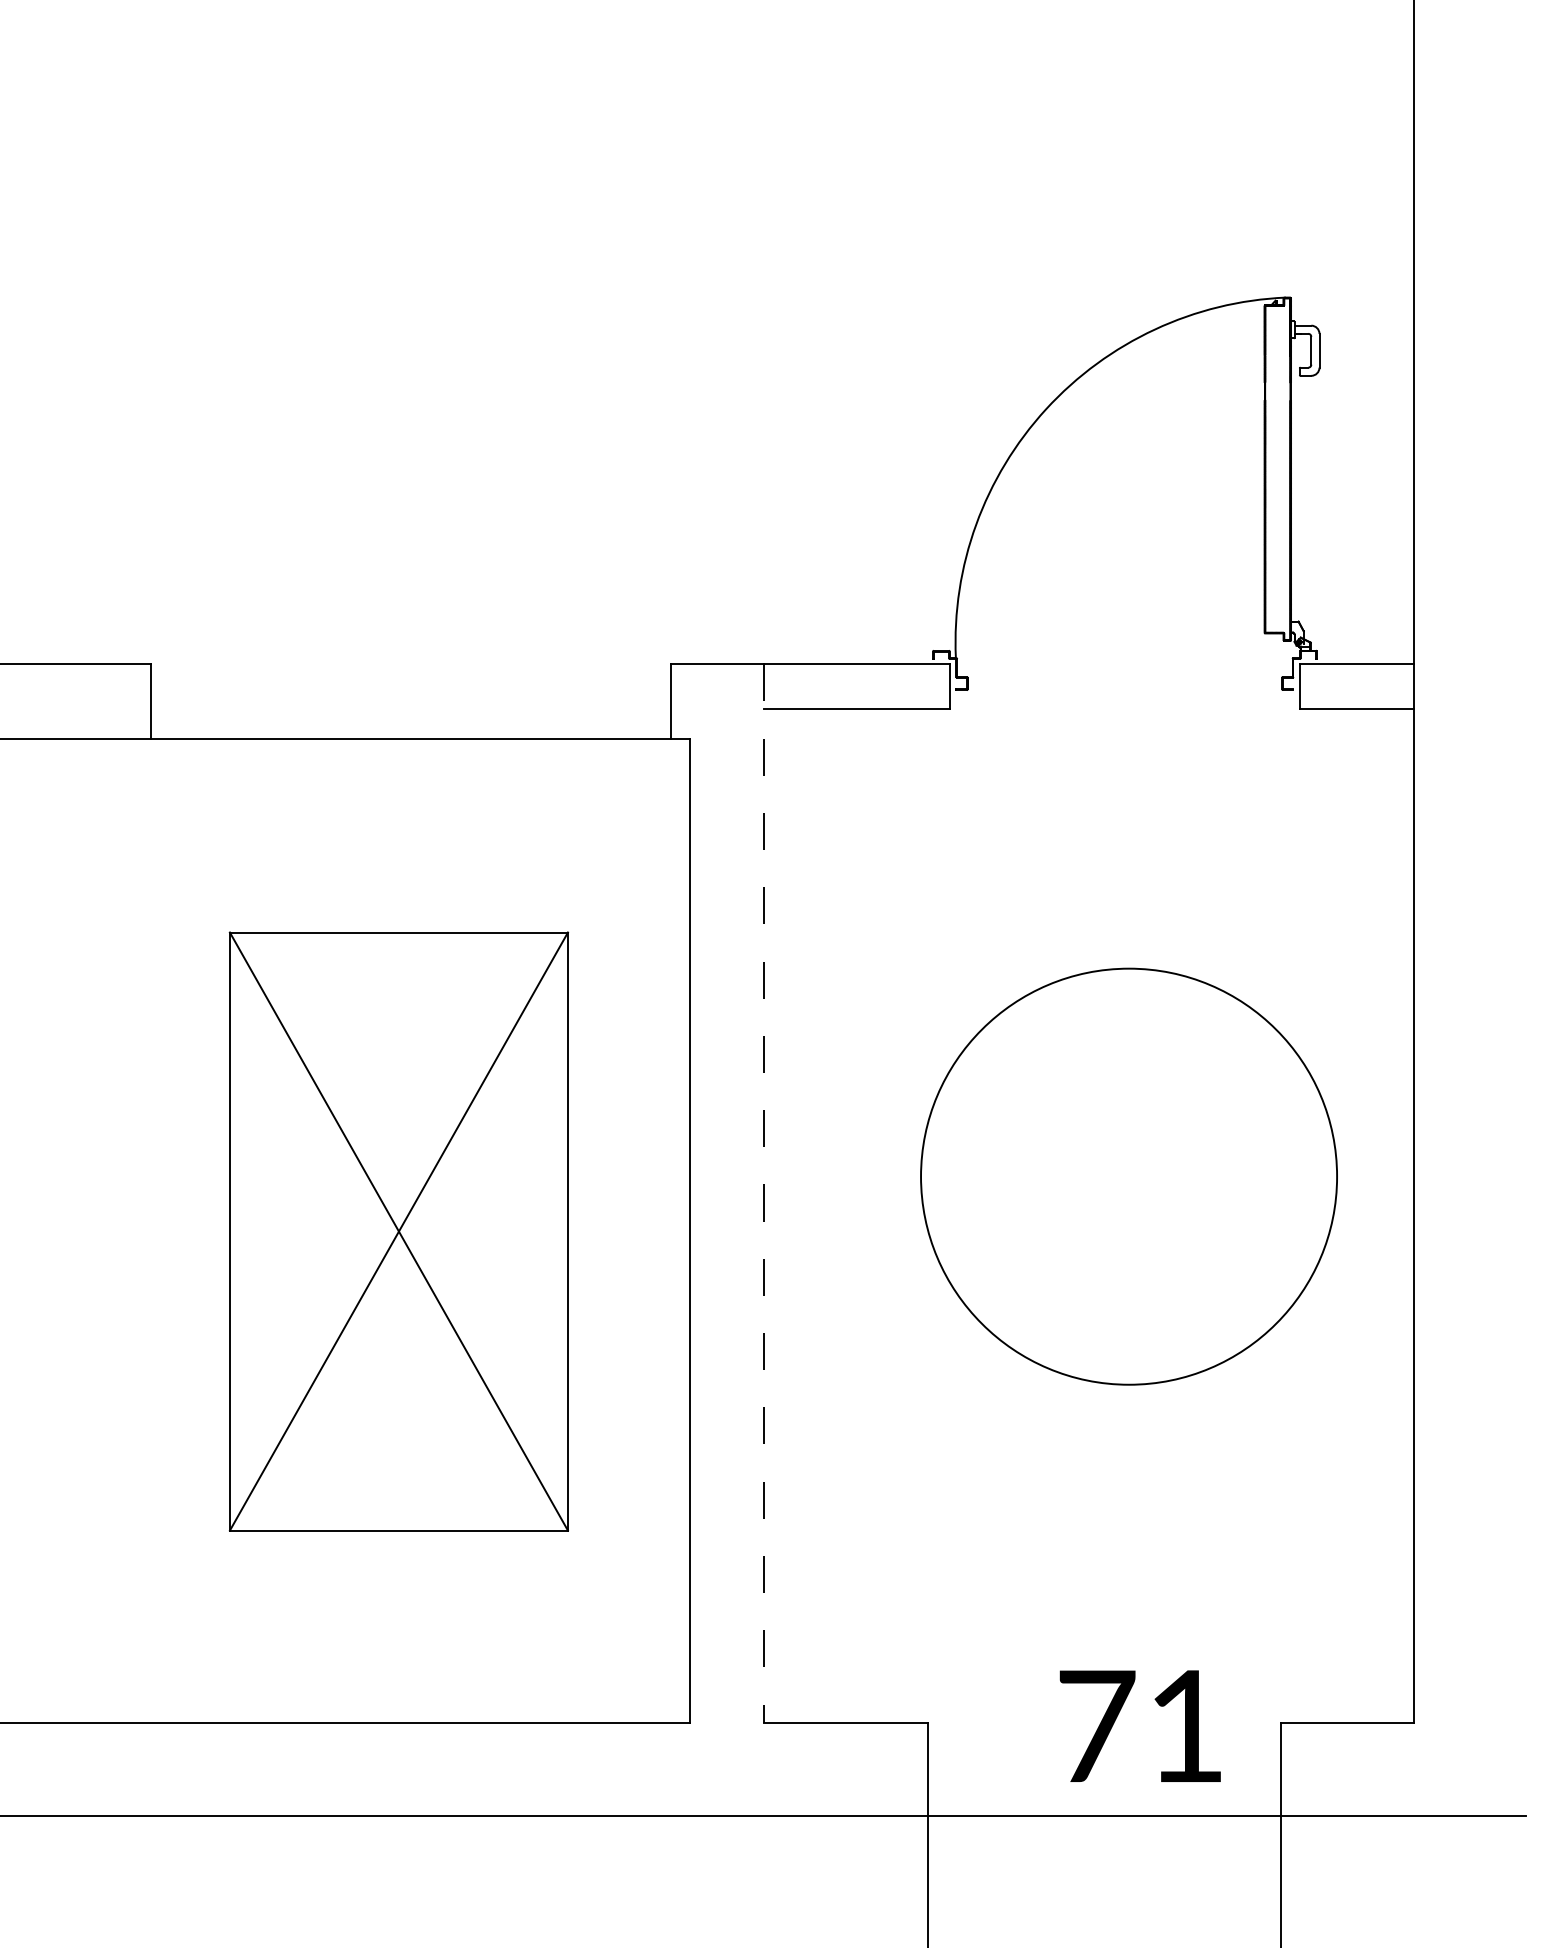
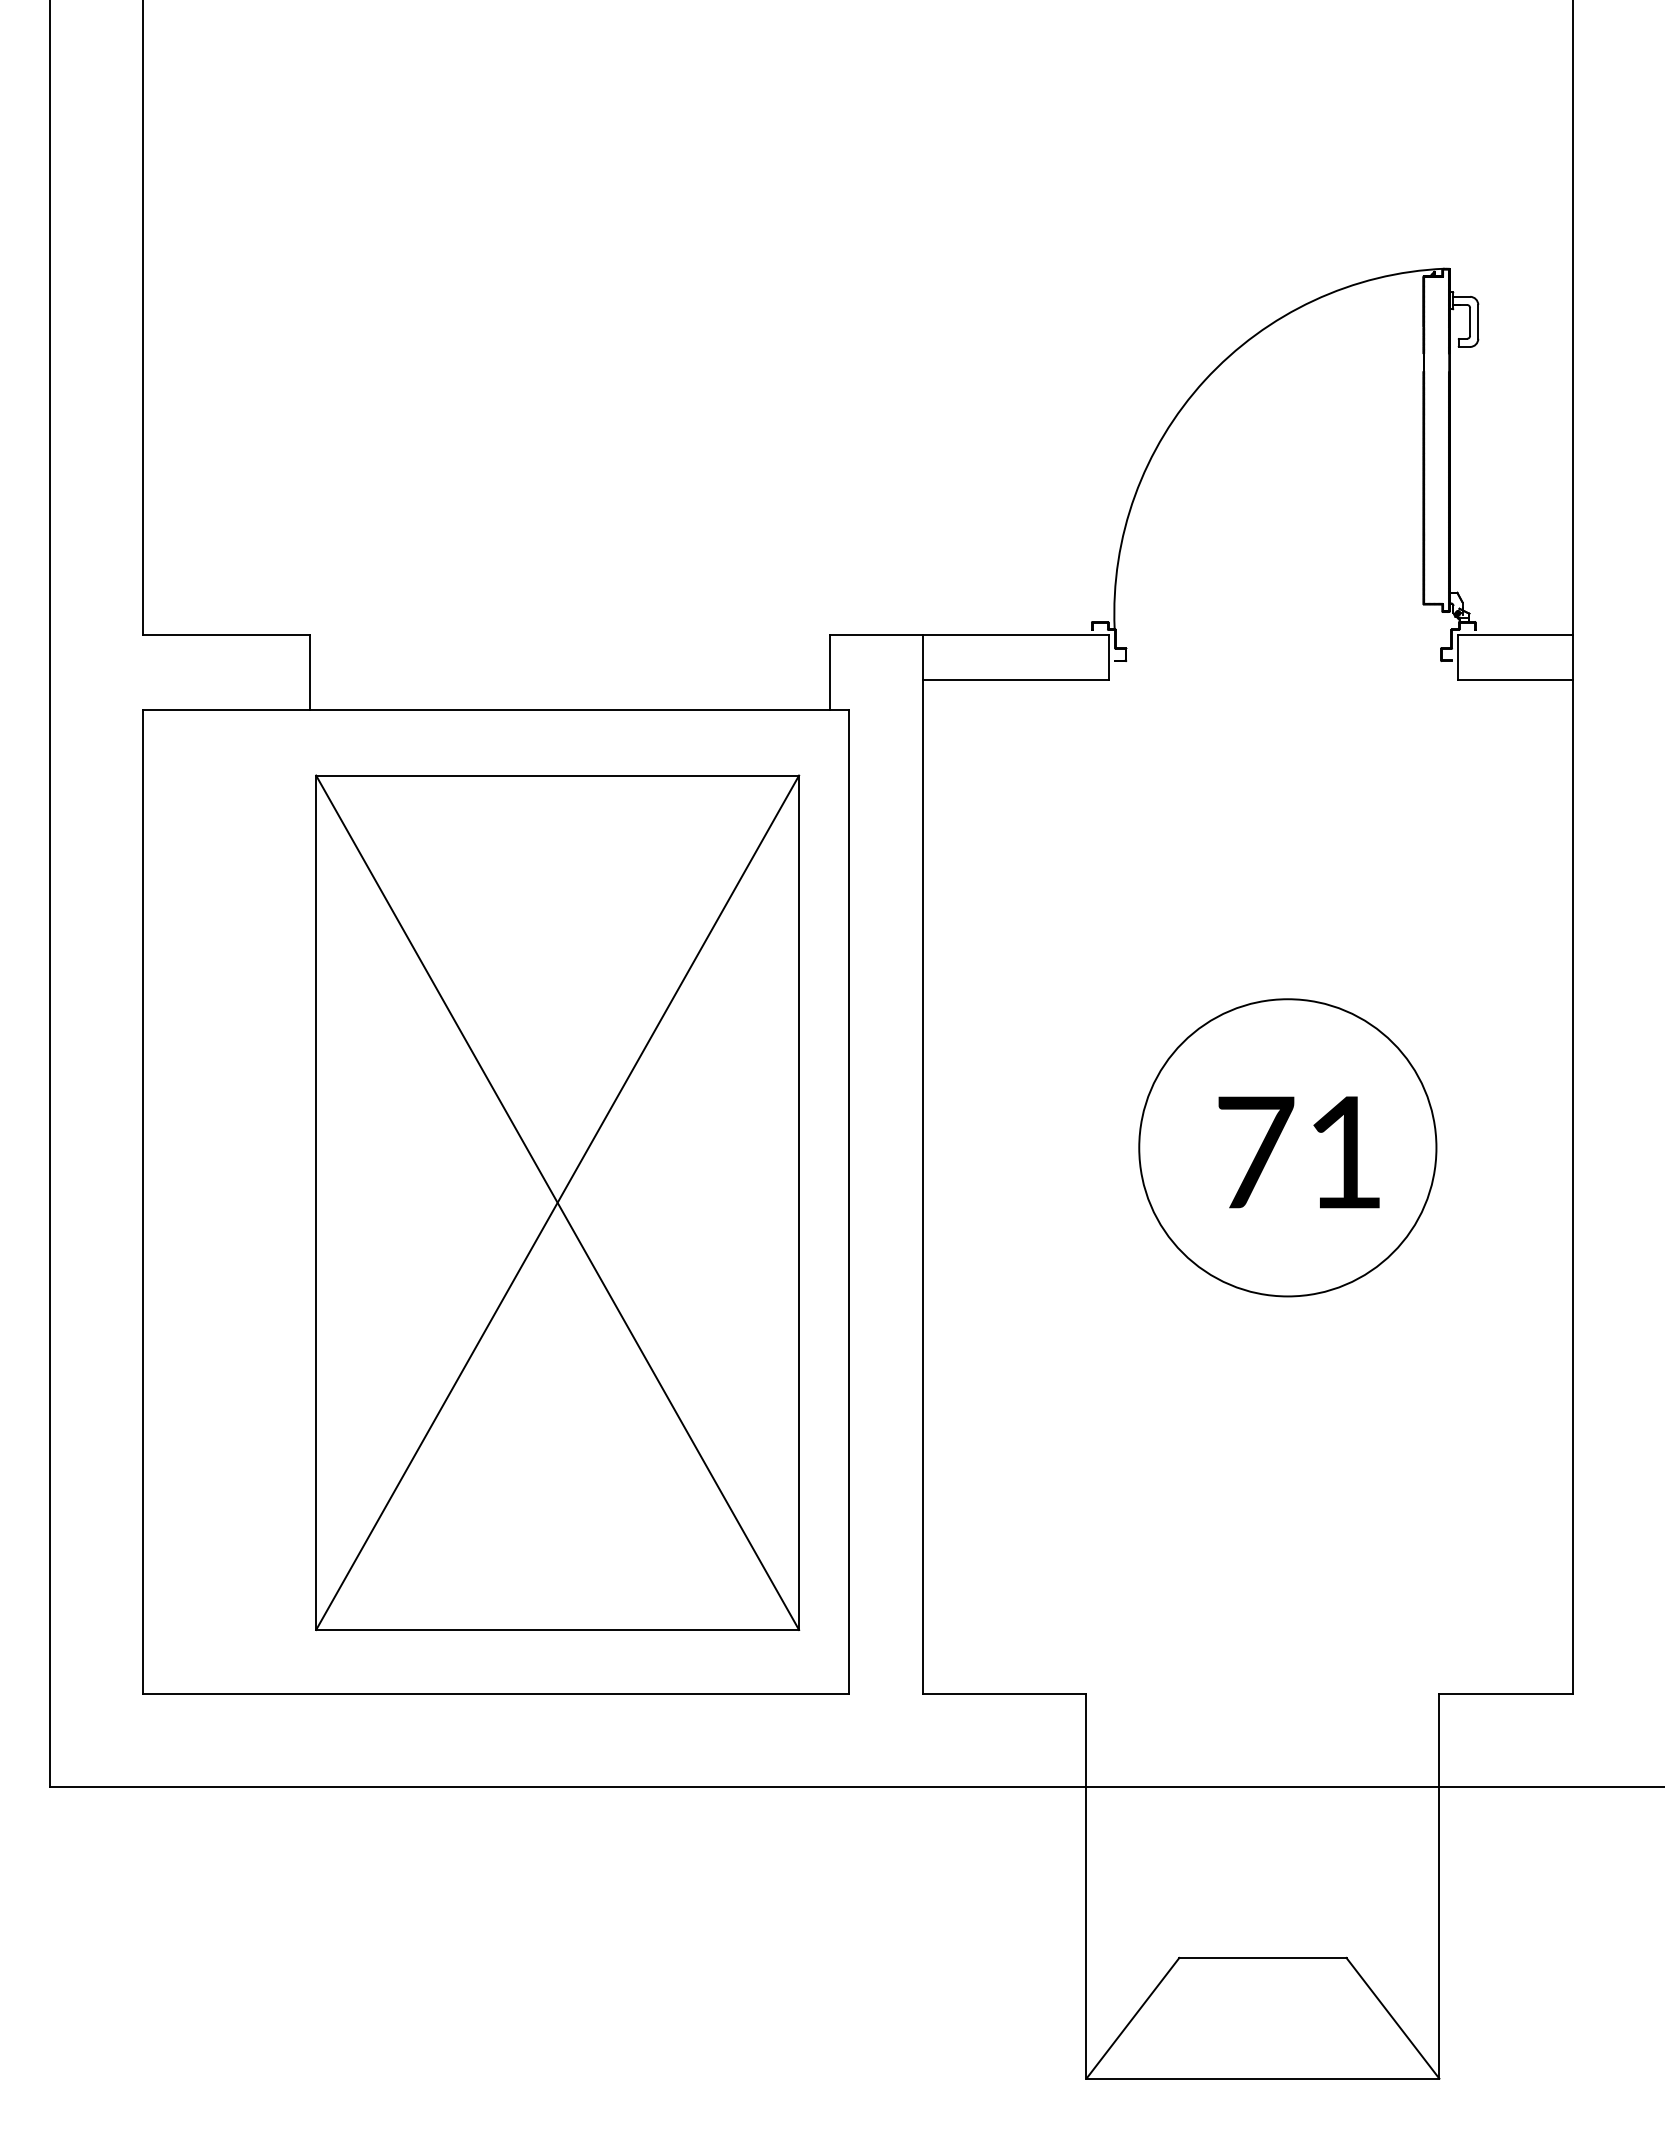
circle: (1128, 1176) -> (1287, 1147), size x0.71
line: (764, 1194) -> (923, 1165), dashed -> solid
part: (398, 1231) -> (557, 1202), size x1.43
text: (1139, 1726) -> (1298, 1152), moved

